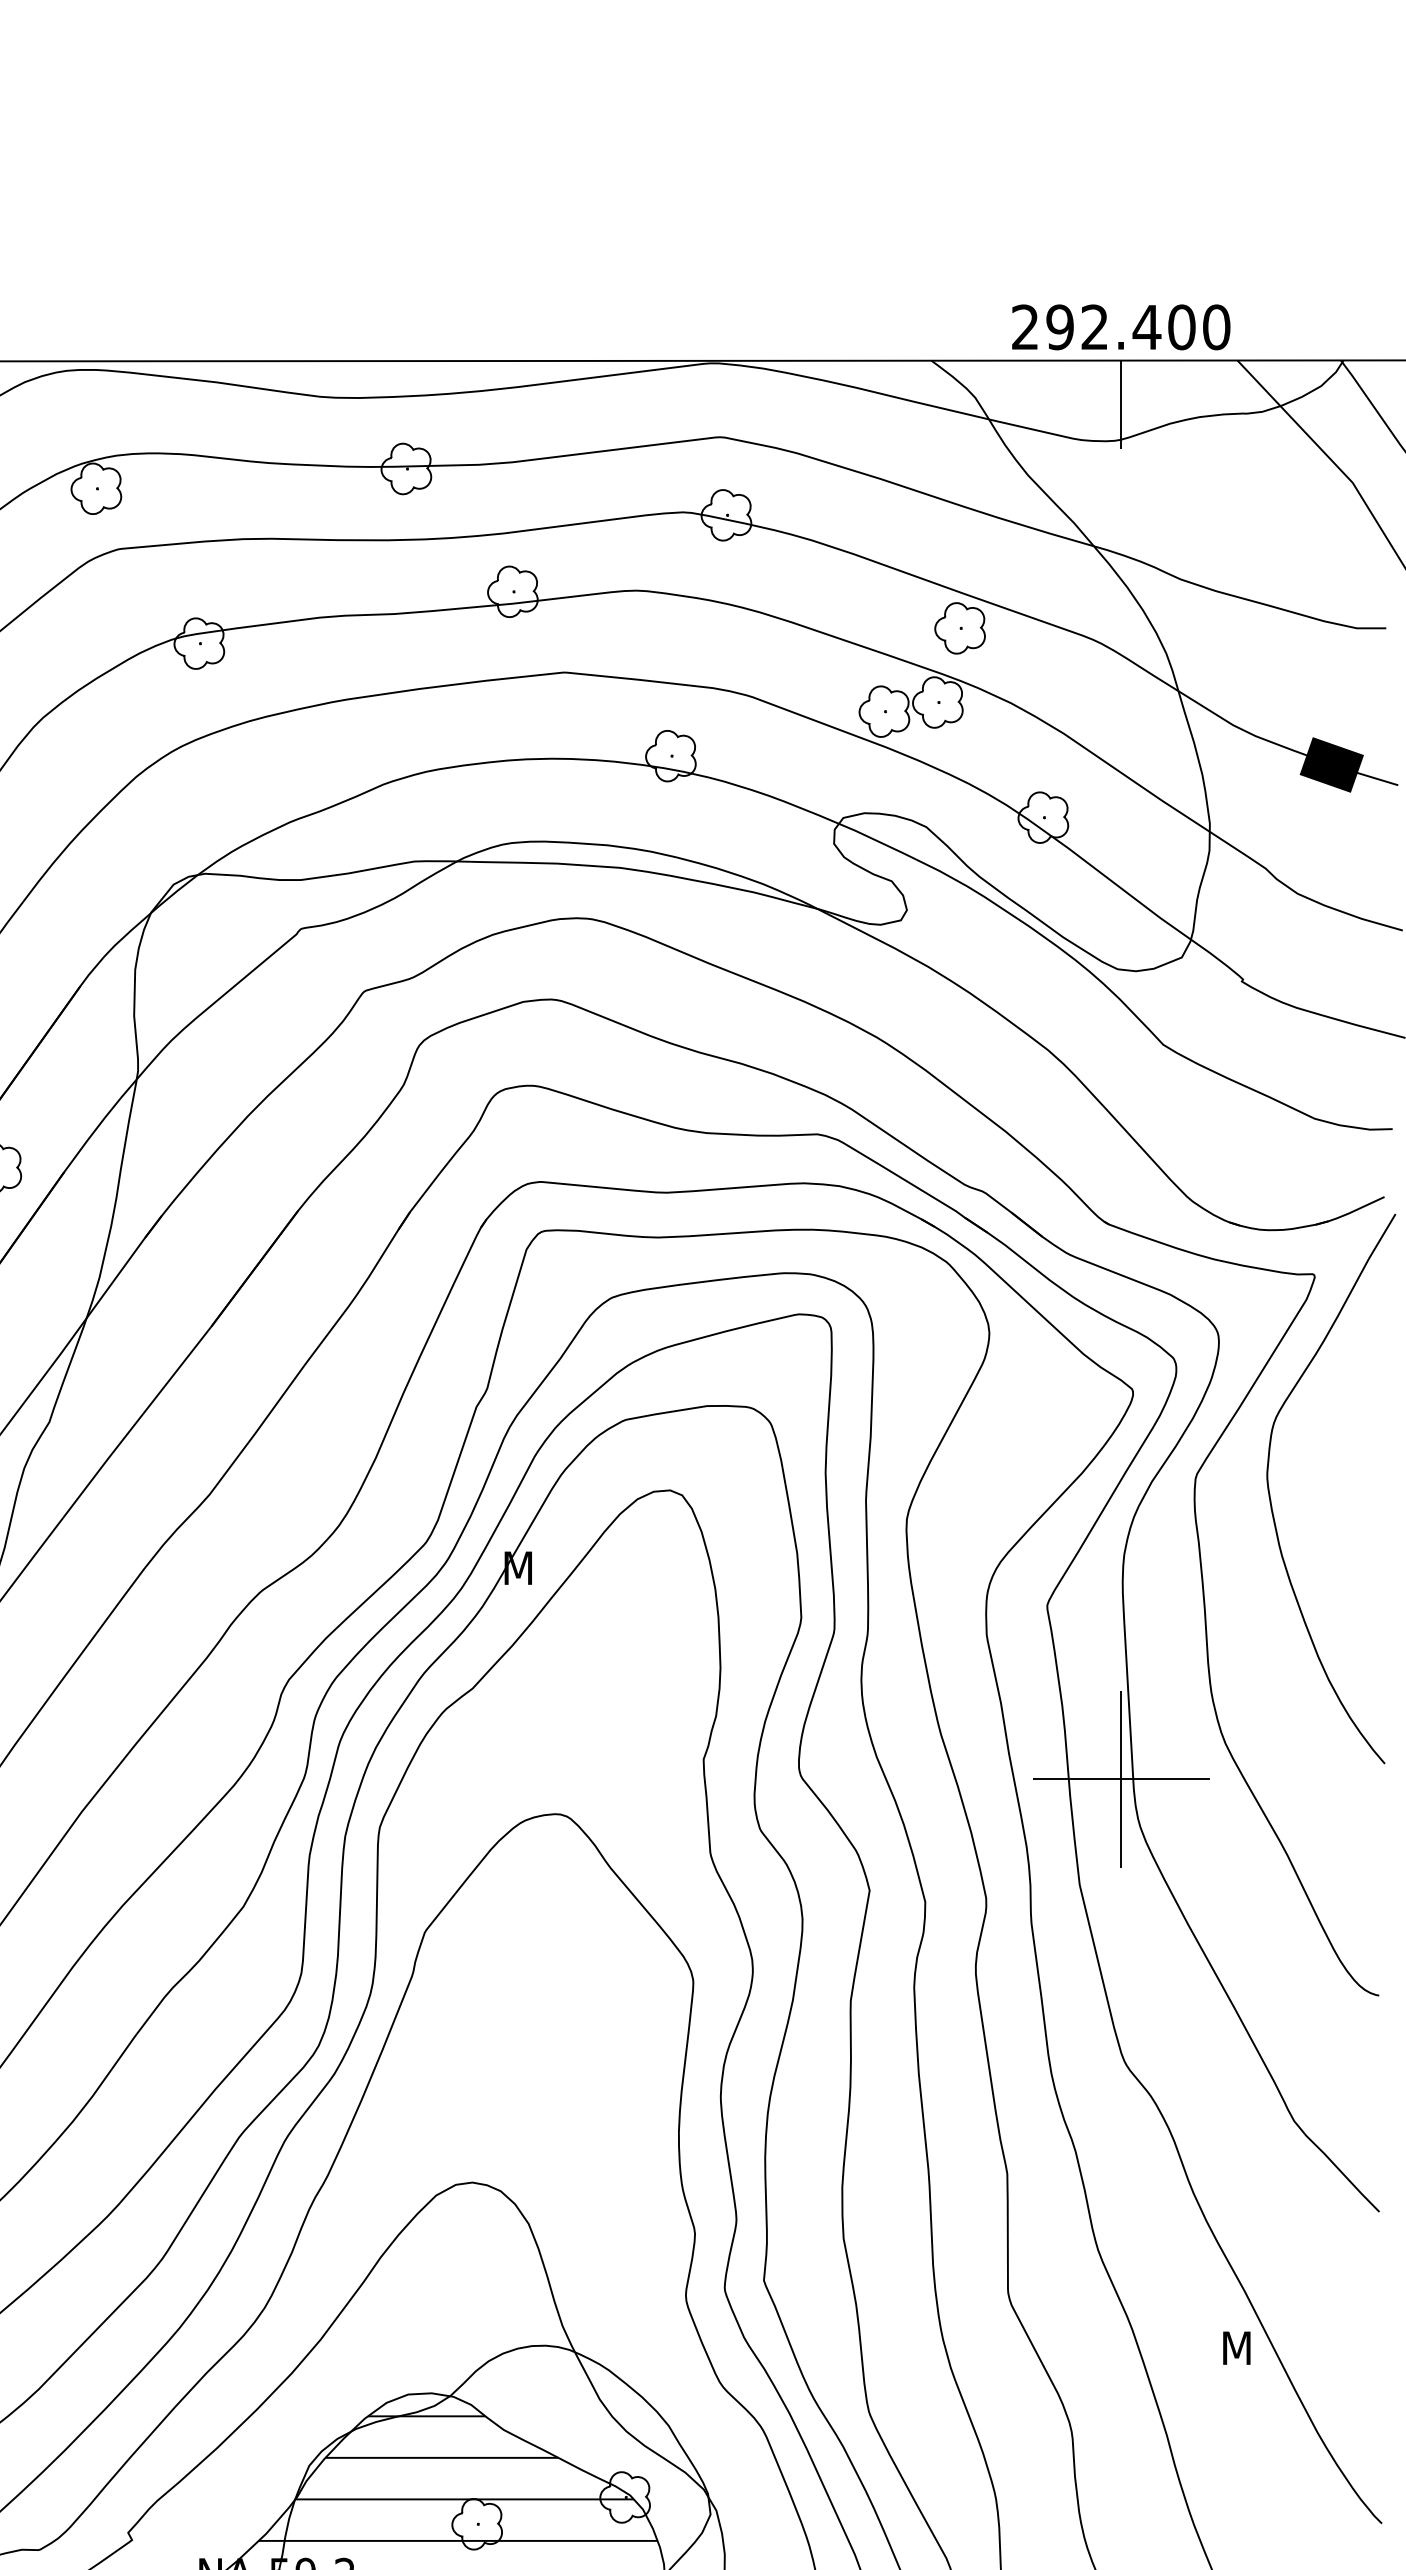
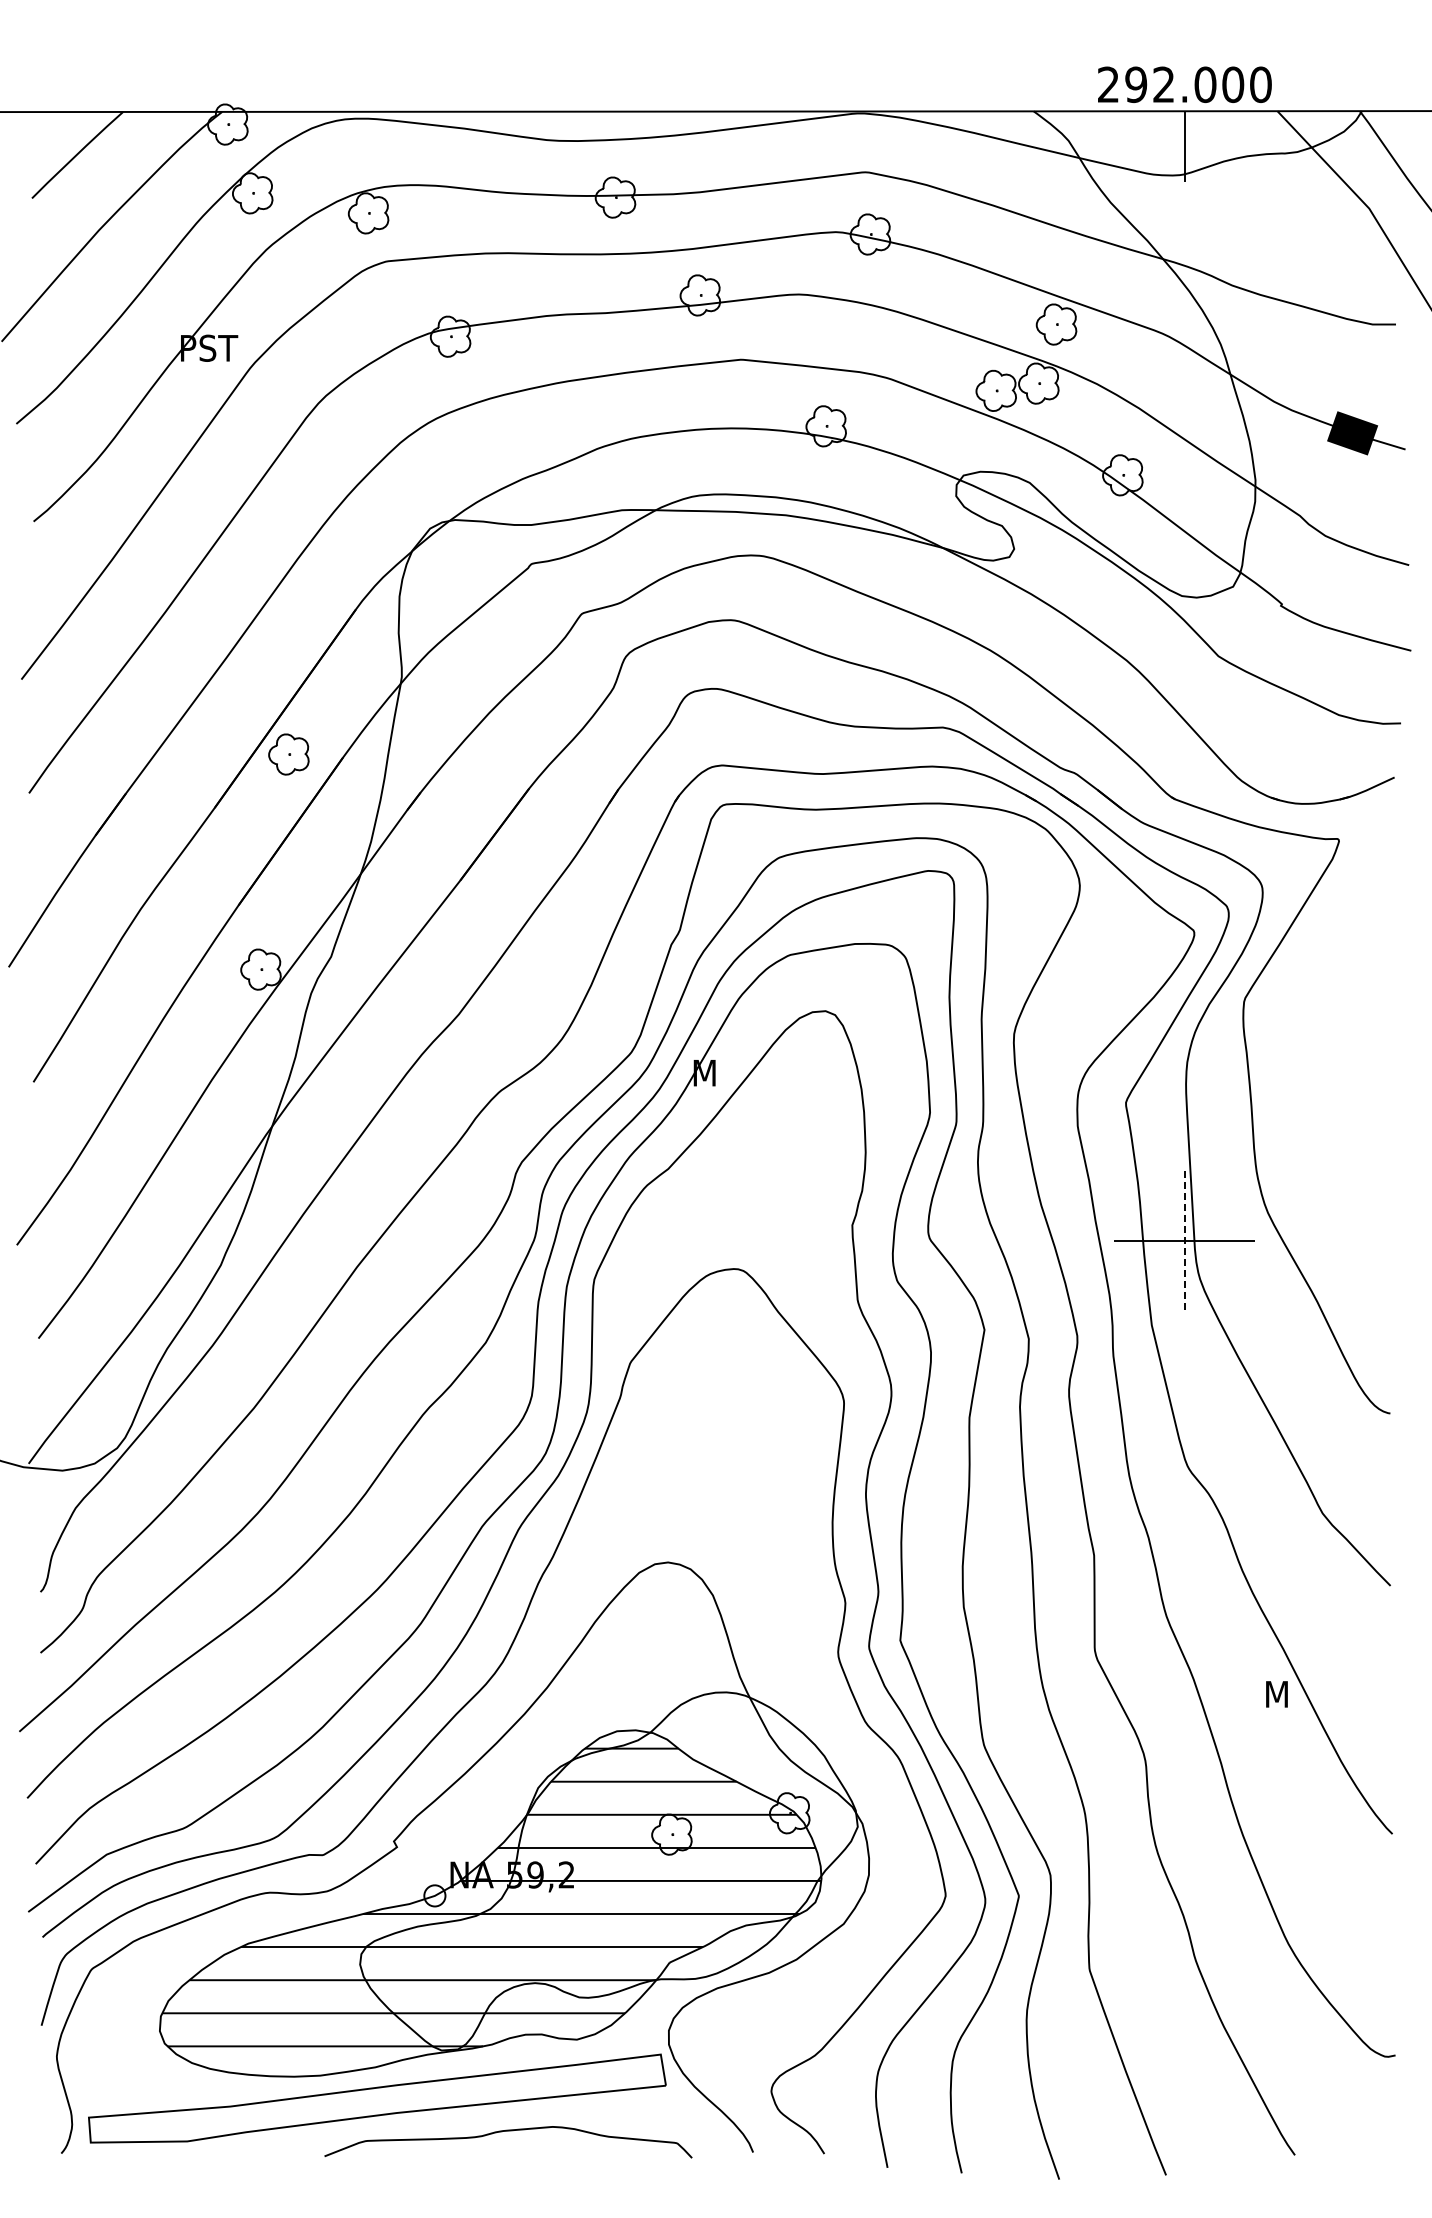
text: (1145, 326) -> (1204, 84), 292.400 -> 292.000
curve: (1271, 1497) -> (1304, 1016), removed
line: (1120, 1779) -> (1184, 1241), solid -> dashed

